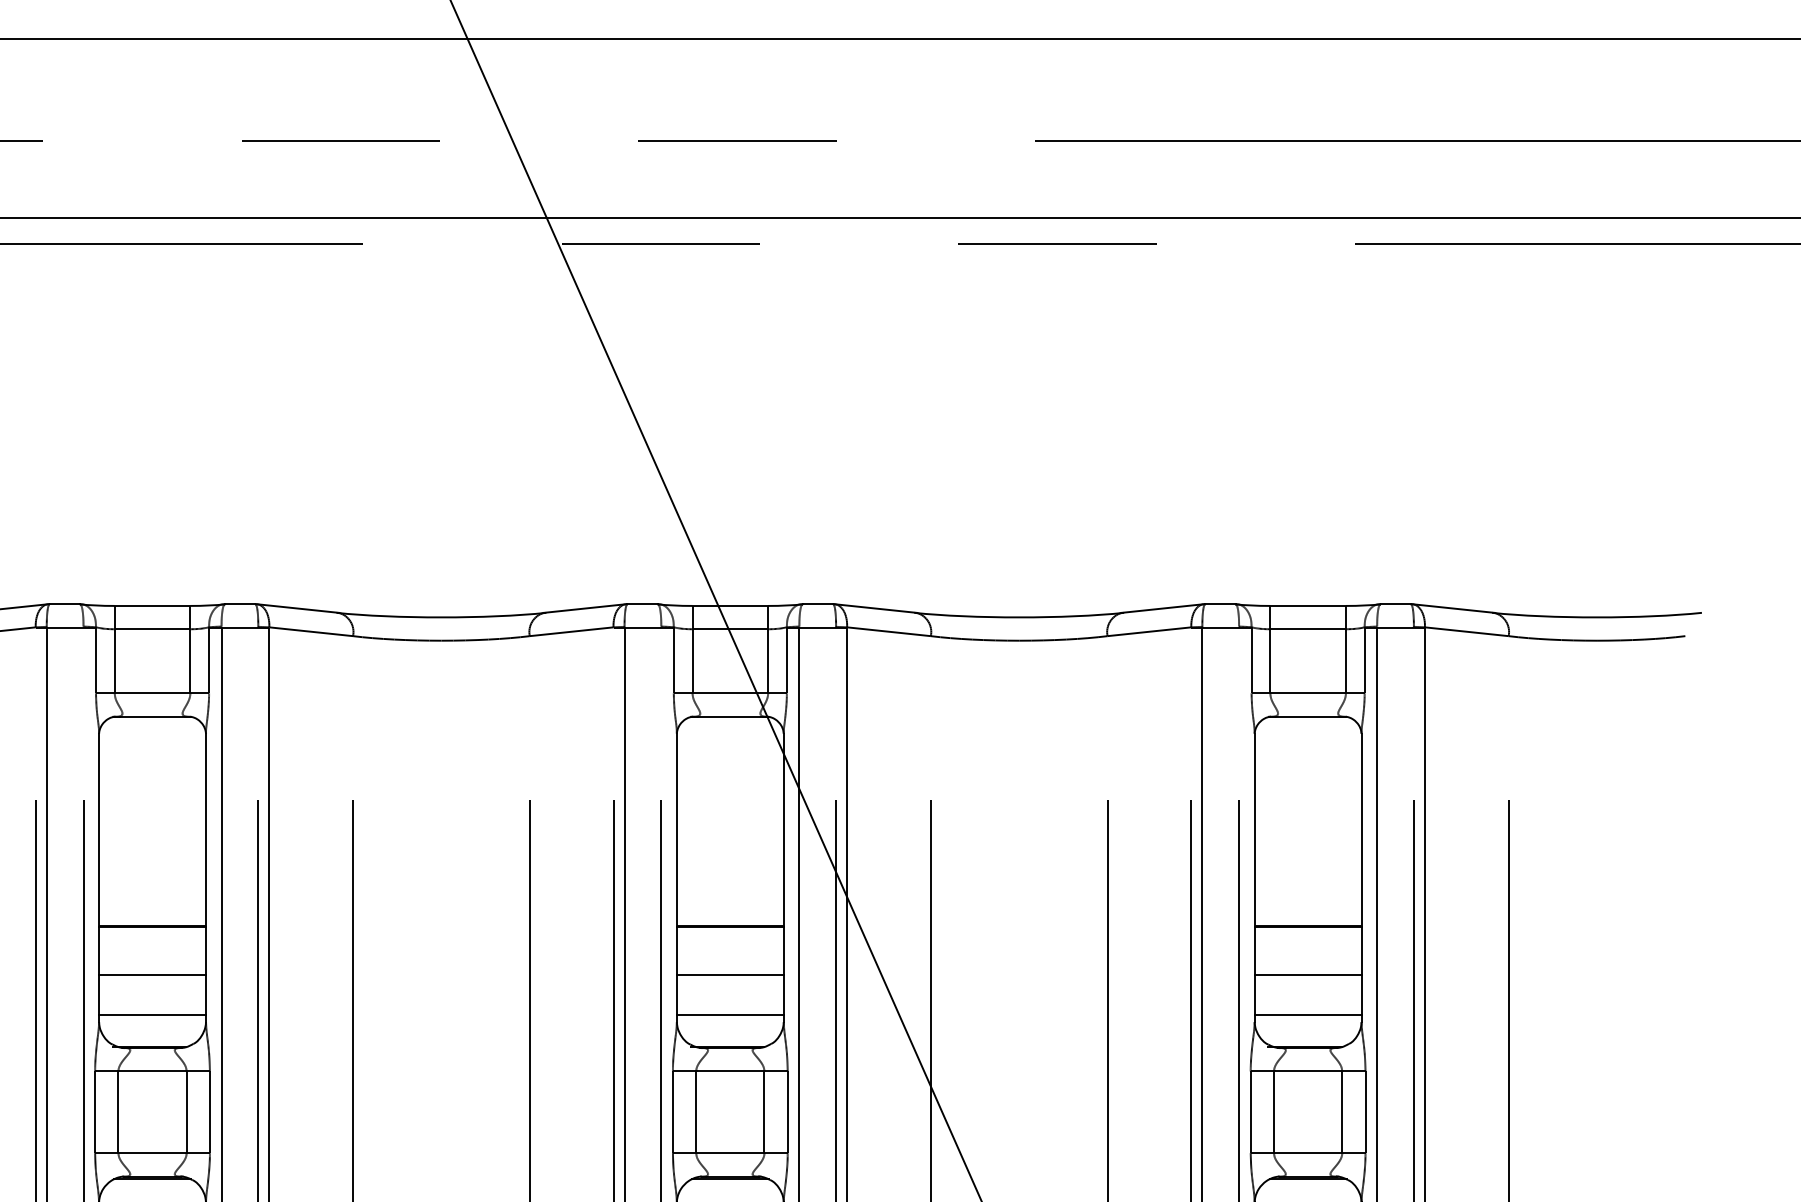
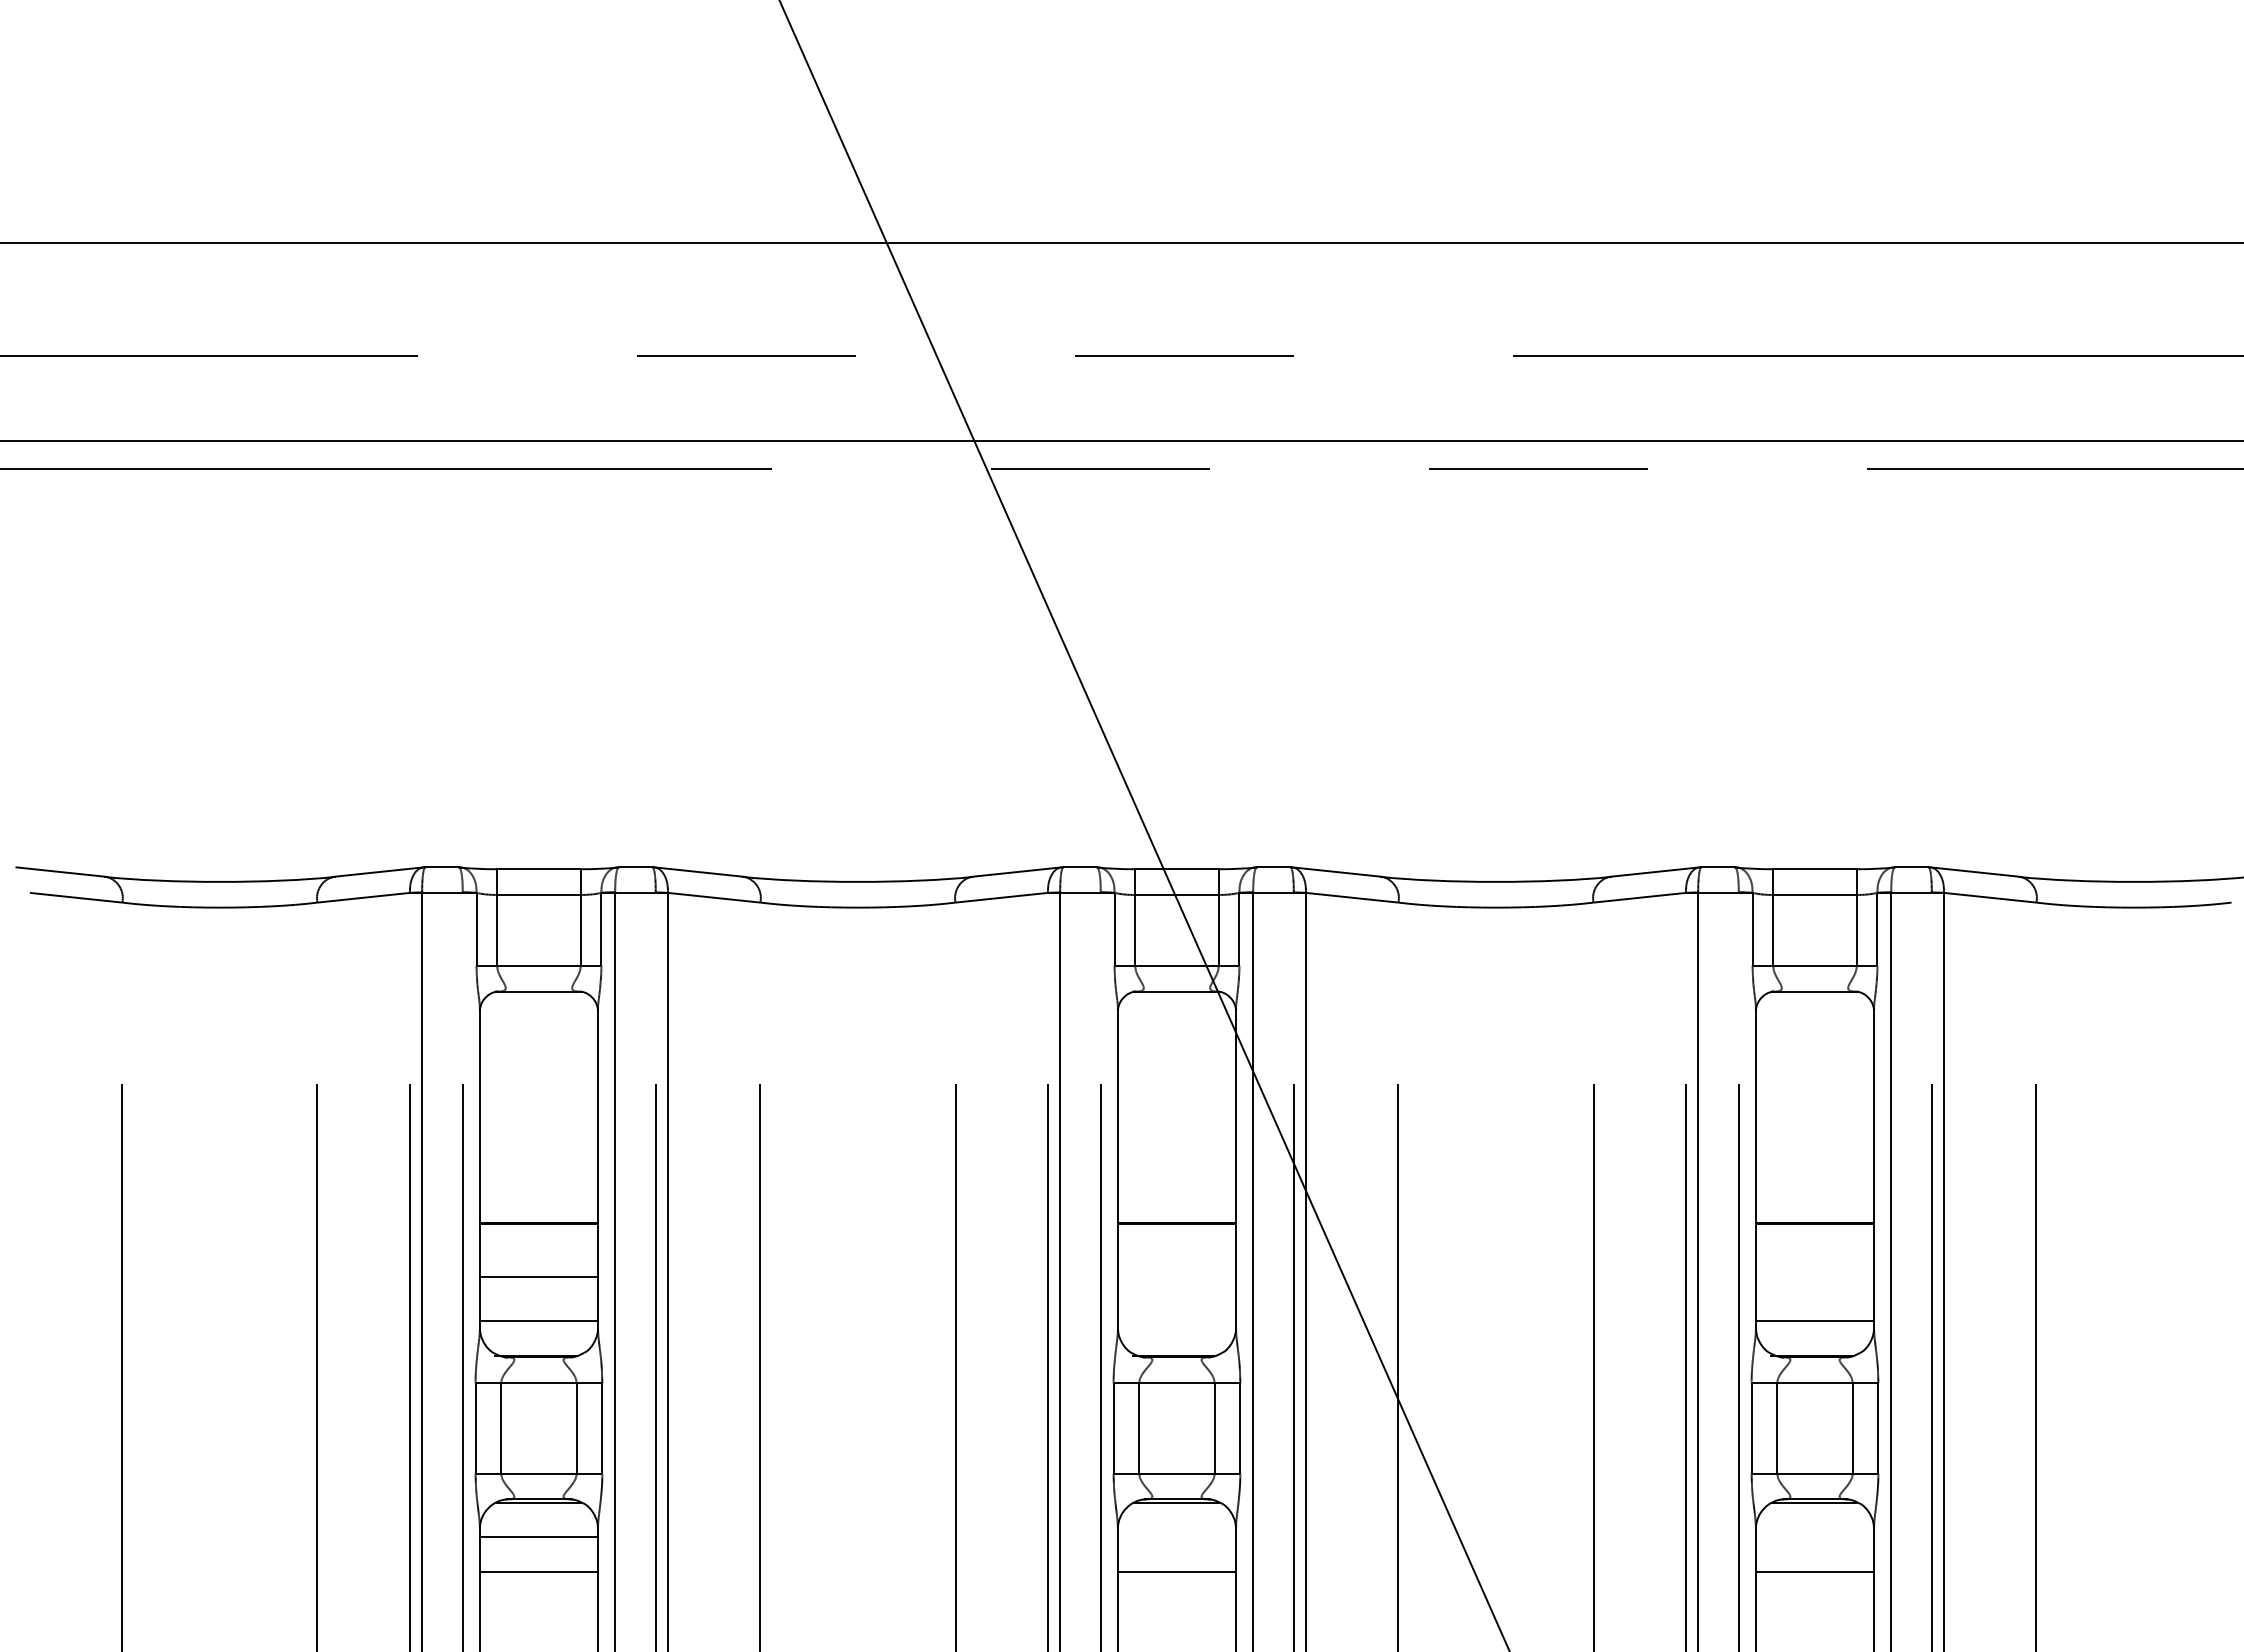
line: (729, 975) -> (1176, 1277), removed
line: (1307, 975) -> (1814, 1277), removed
line: (729, 1015) -> (1176, 1321), removed

